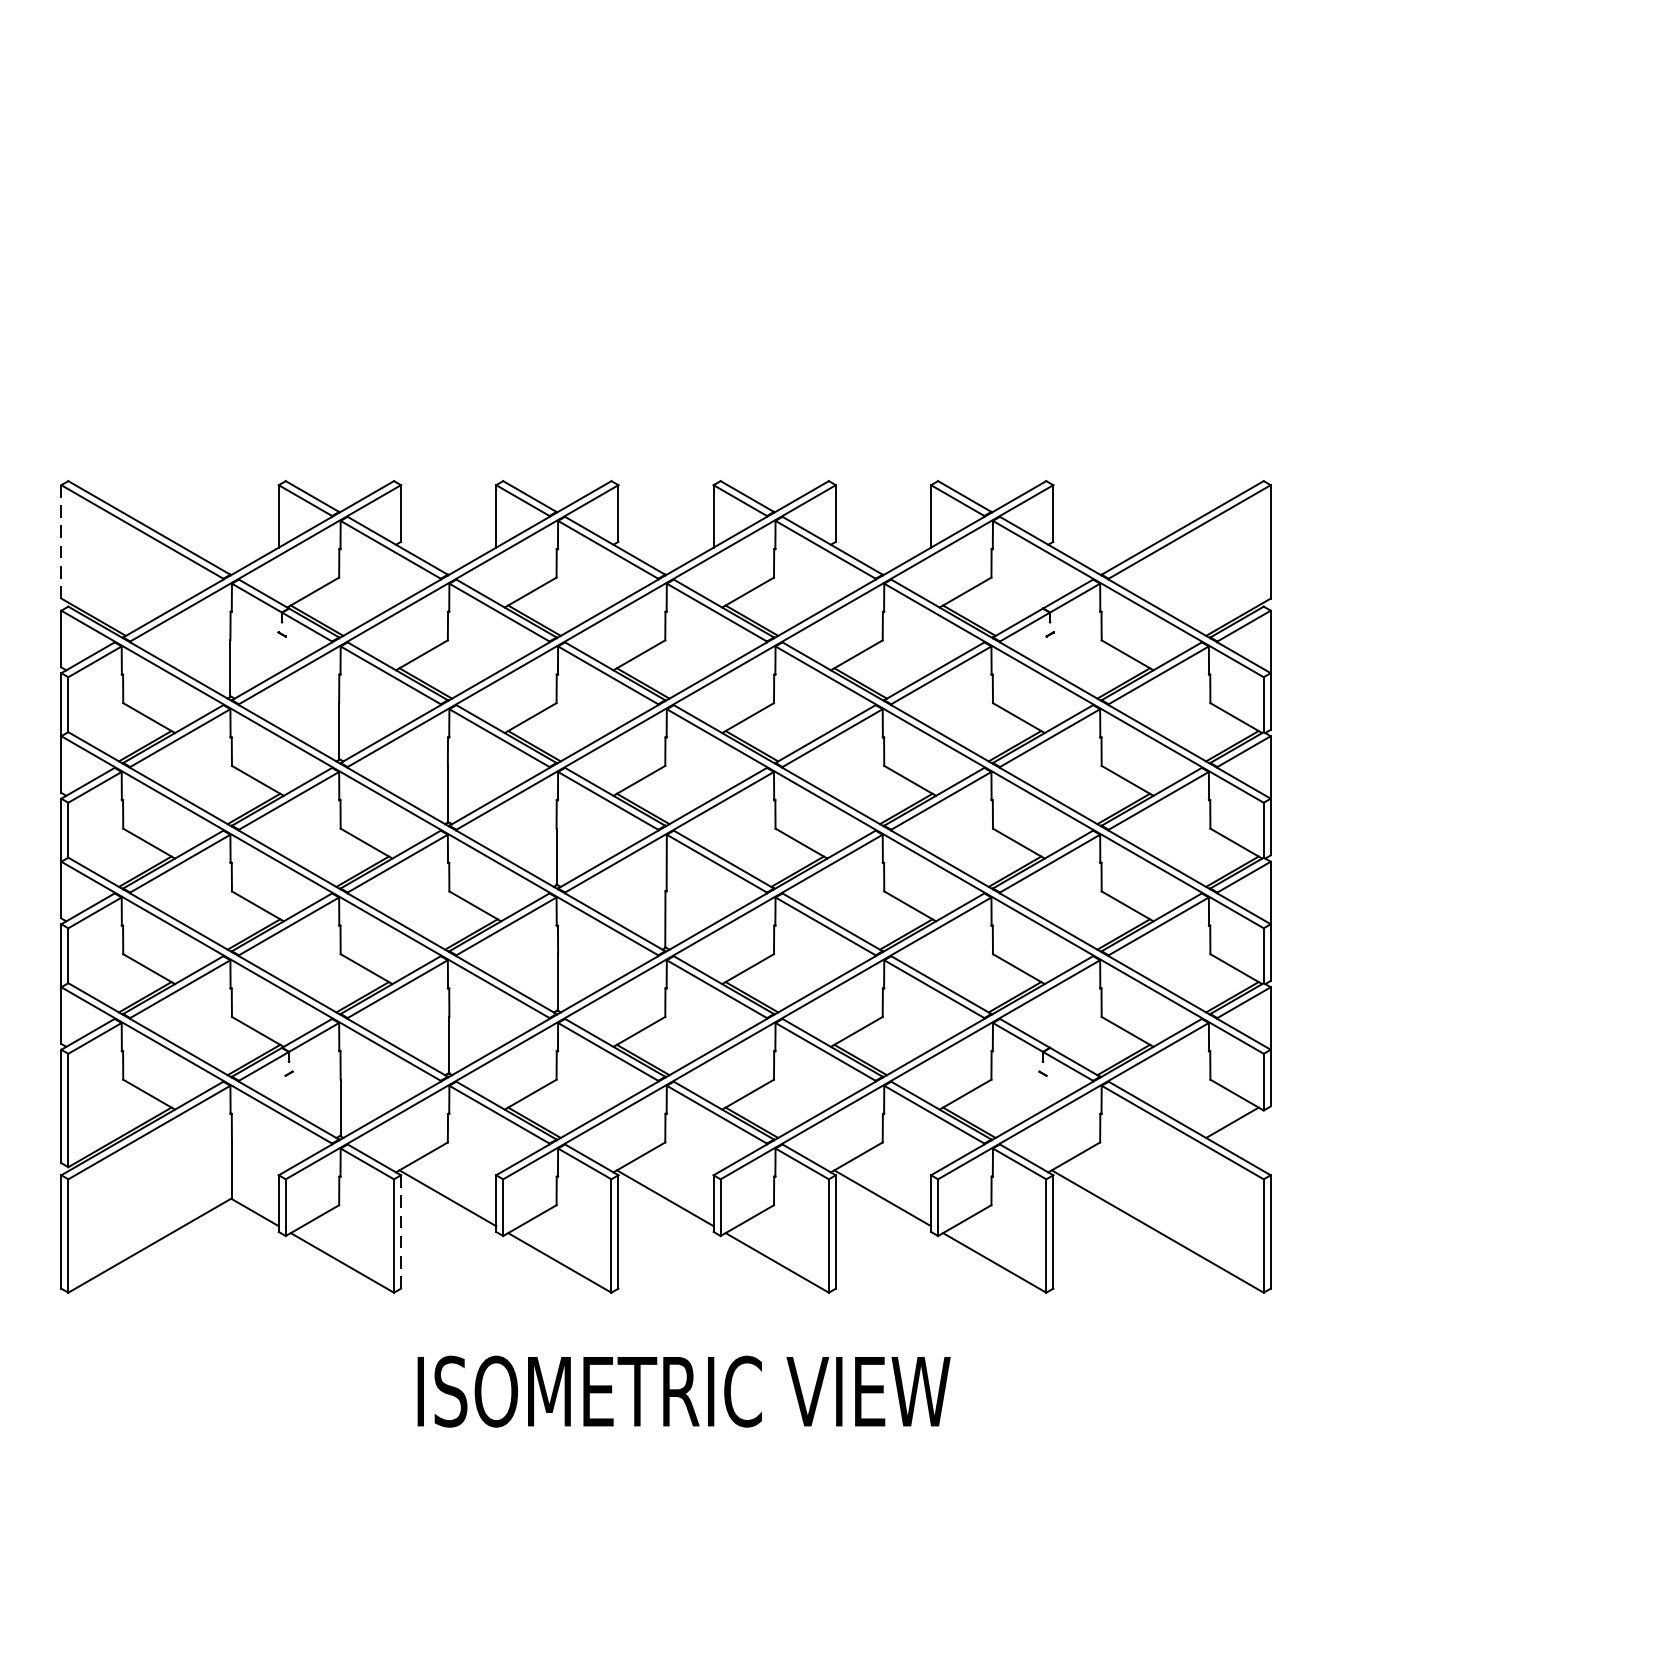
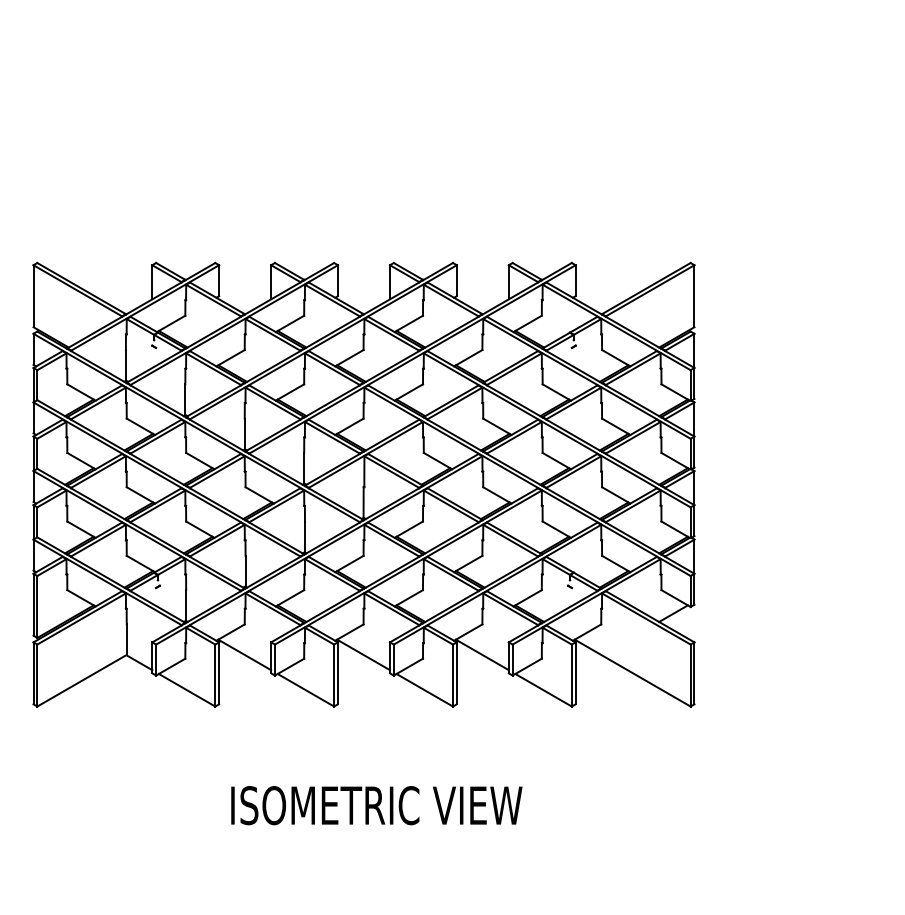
line: (61, 542) -> (33, 296), dashed -> solid
line: (401, 1232) -> (219, 673), dashed -> solid
text: (683, 1391) -> (376, 805), moved

